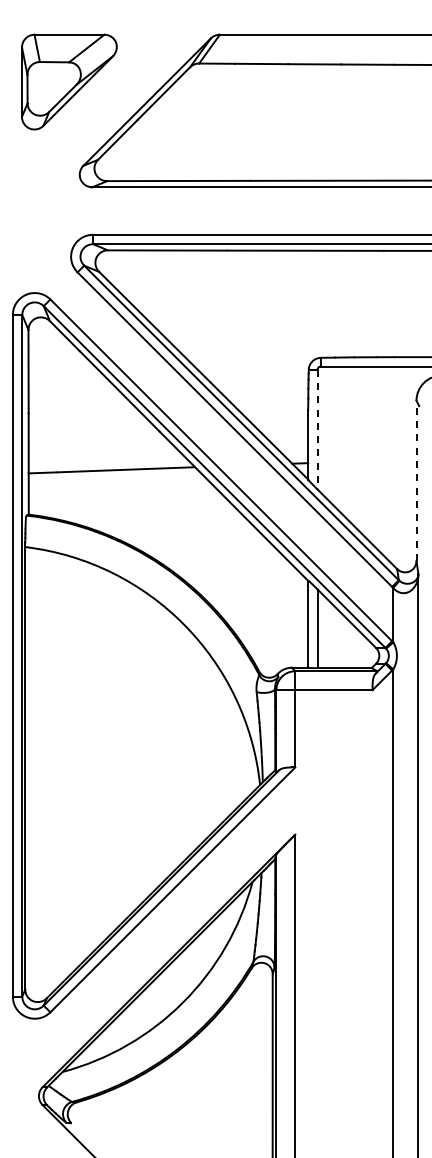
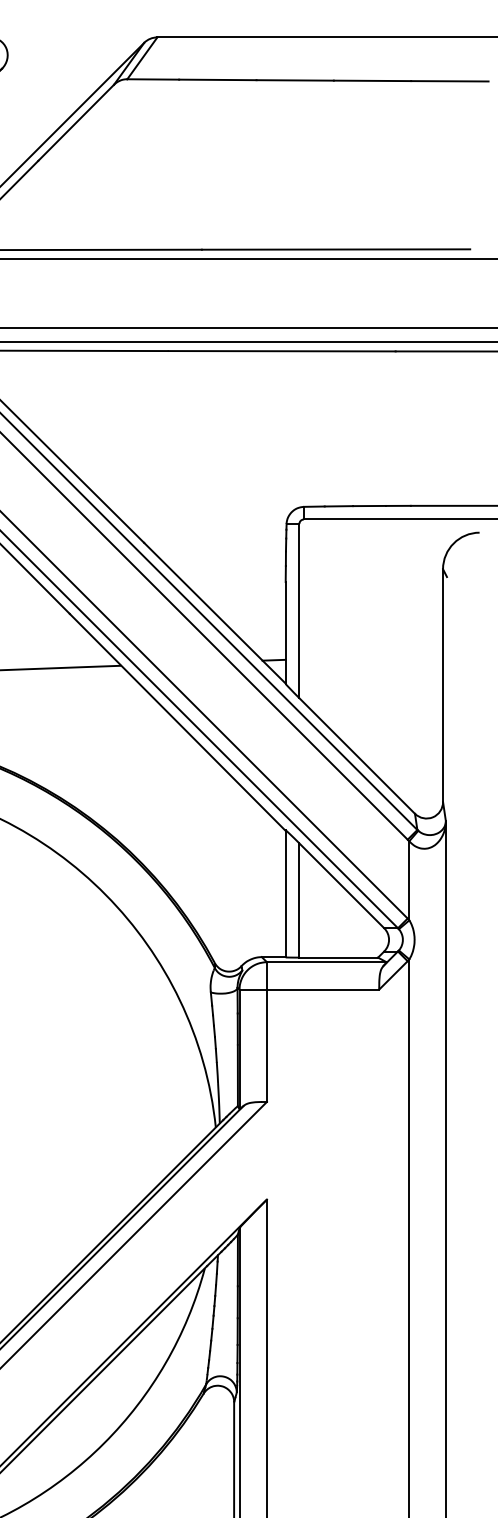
line: (317, 429) -> (299, 610), dashed -> solid
line: (416, 480) -> (443, 685), dashed -> solid

